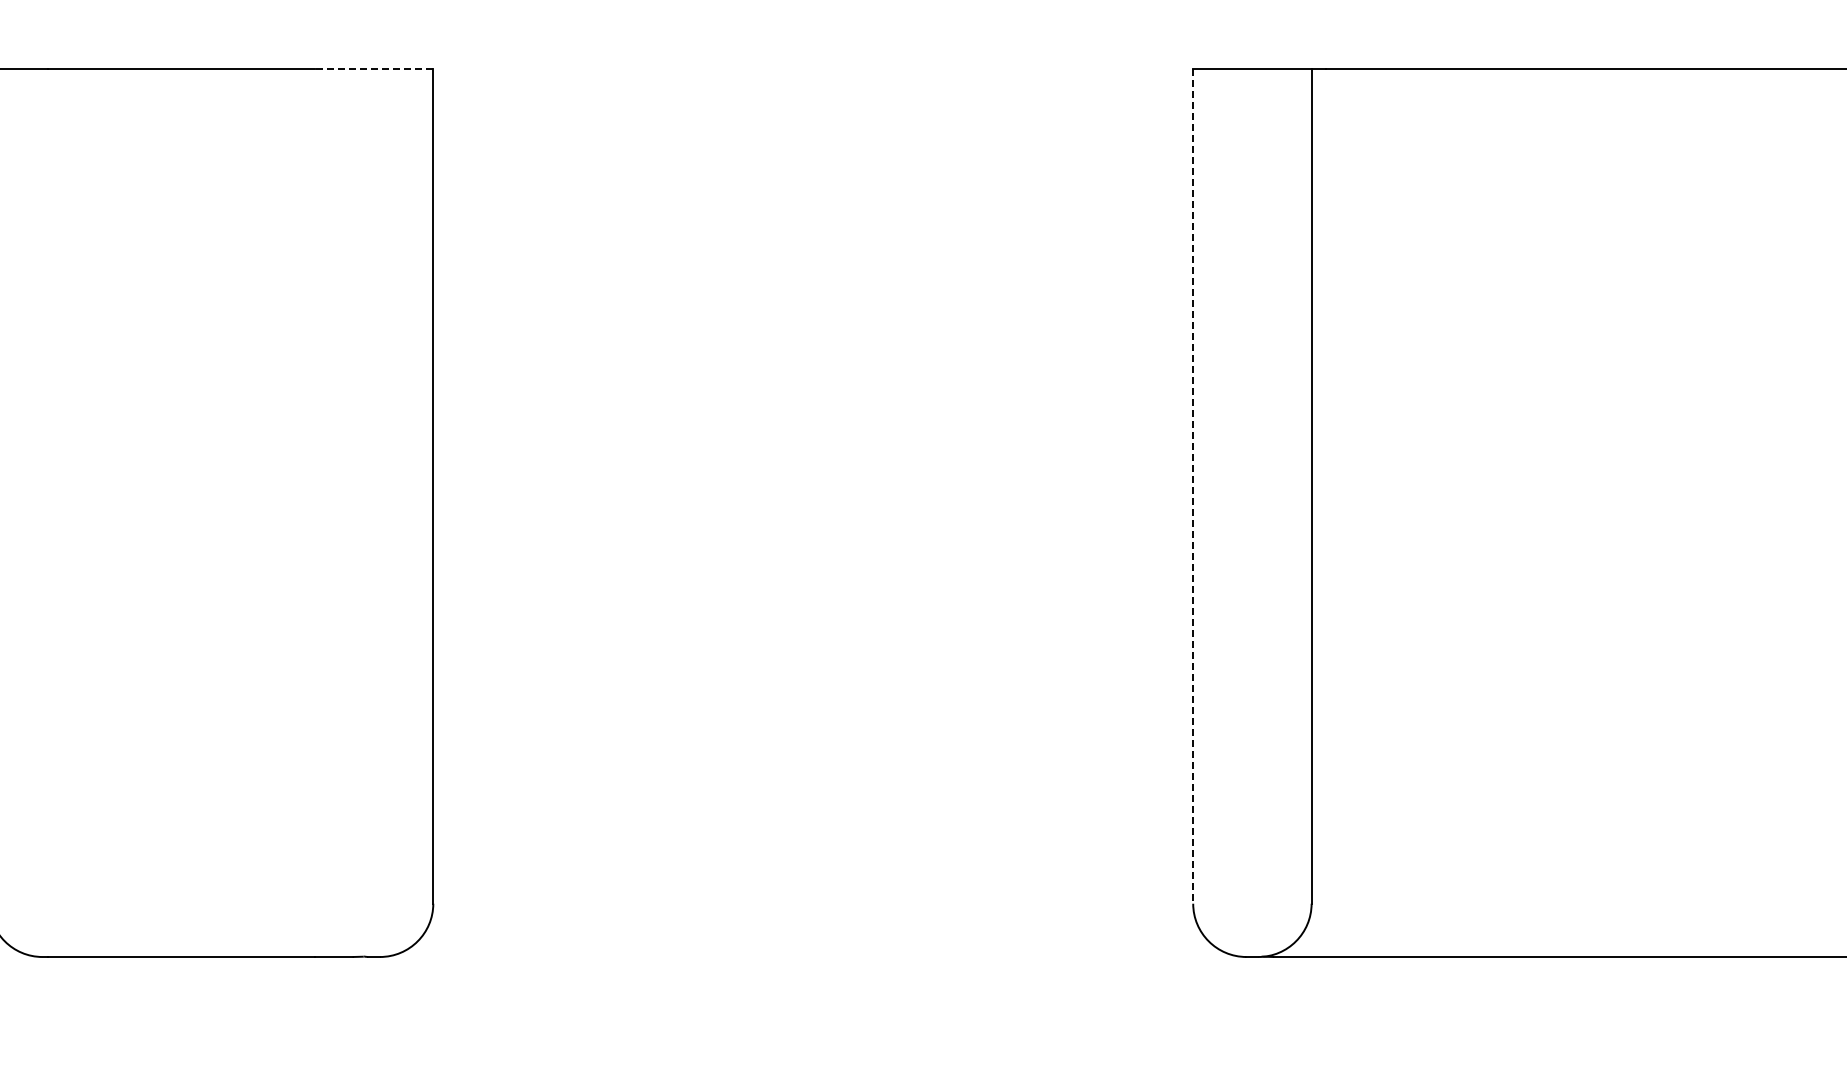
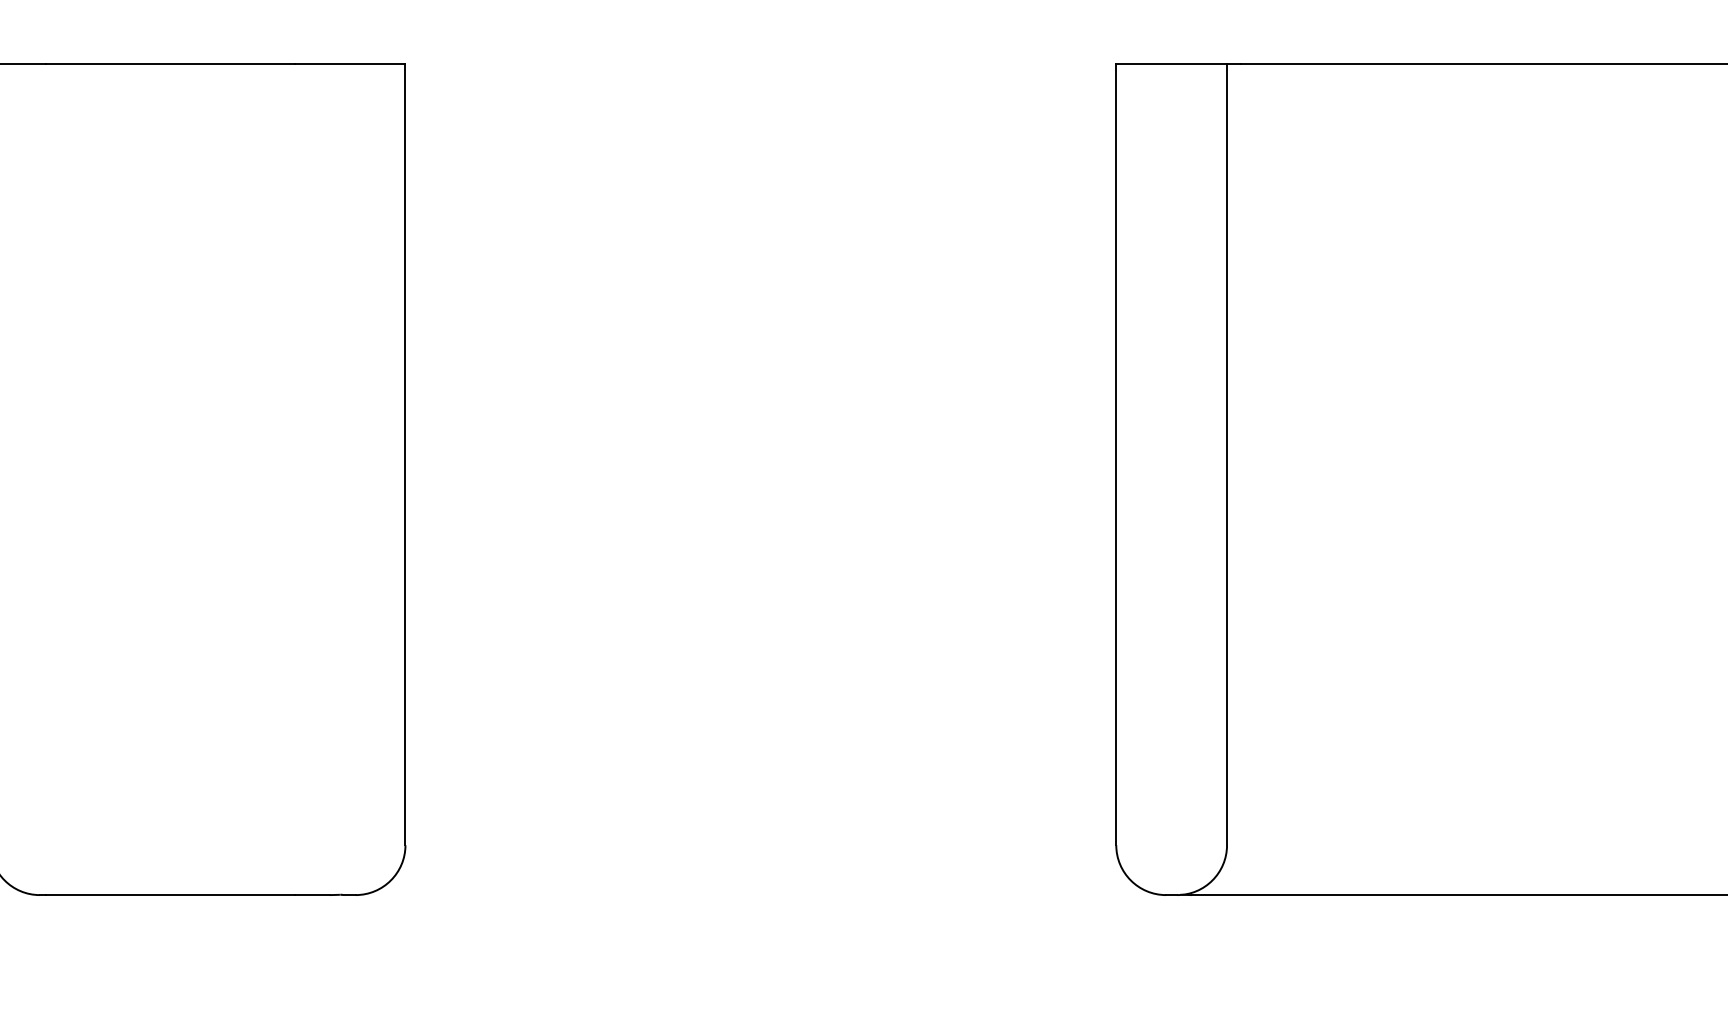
line: (373, 68) -> (349, 63), dashed -> solid
line: (1193, 486) -> (1116, 454), dashed -> solid

